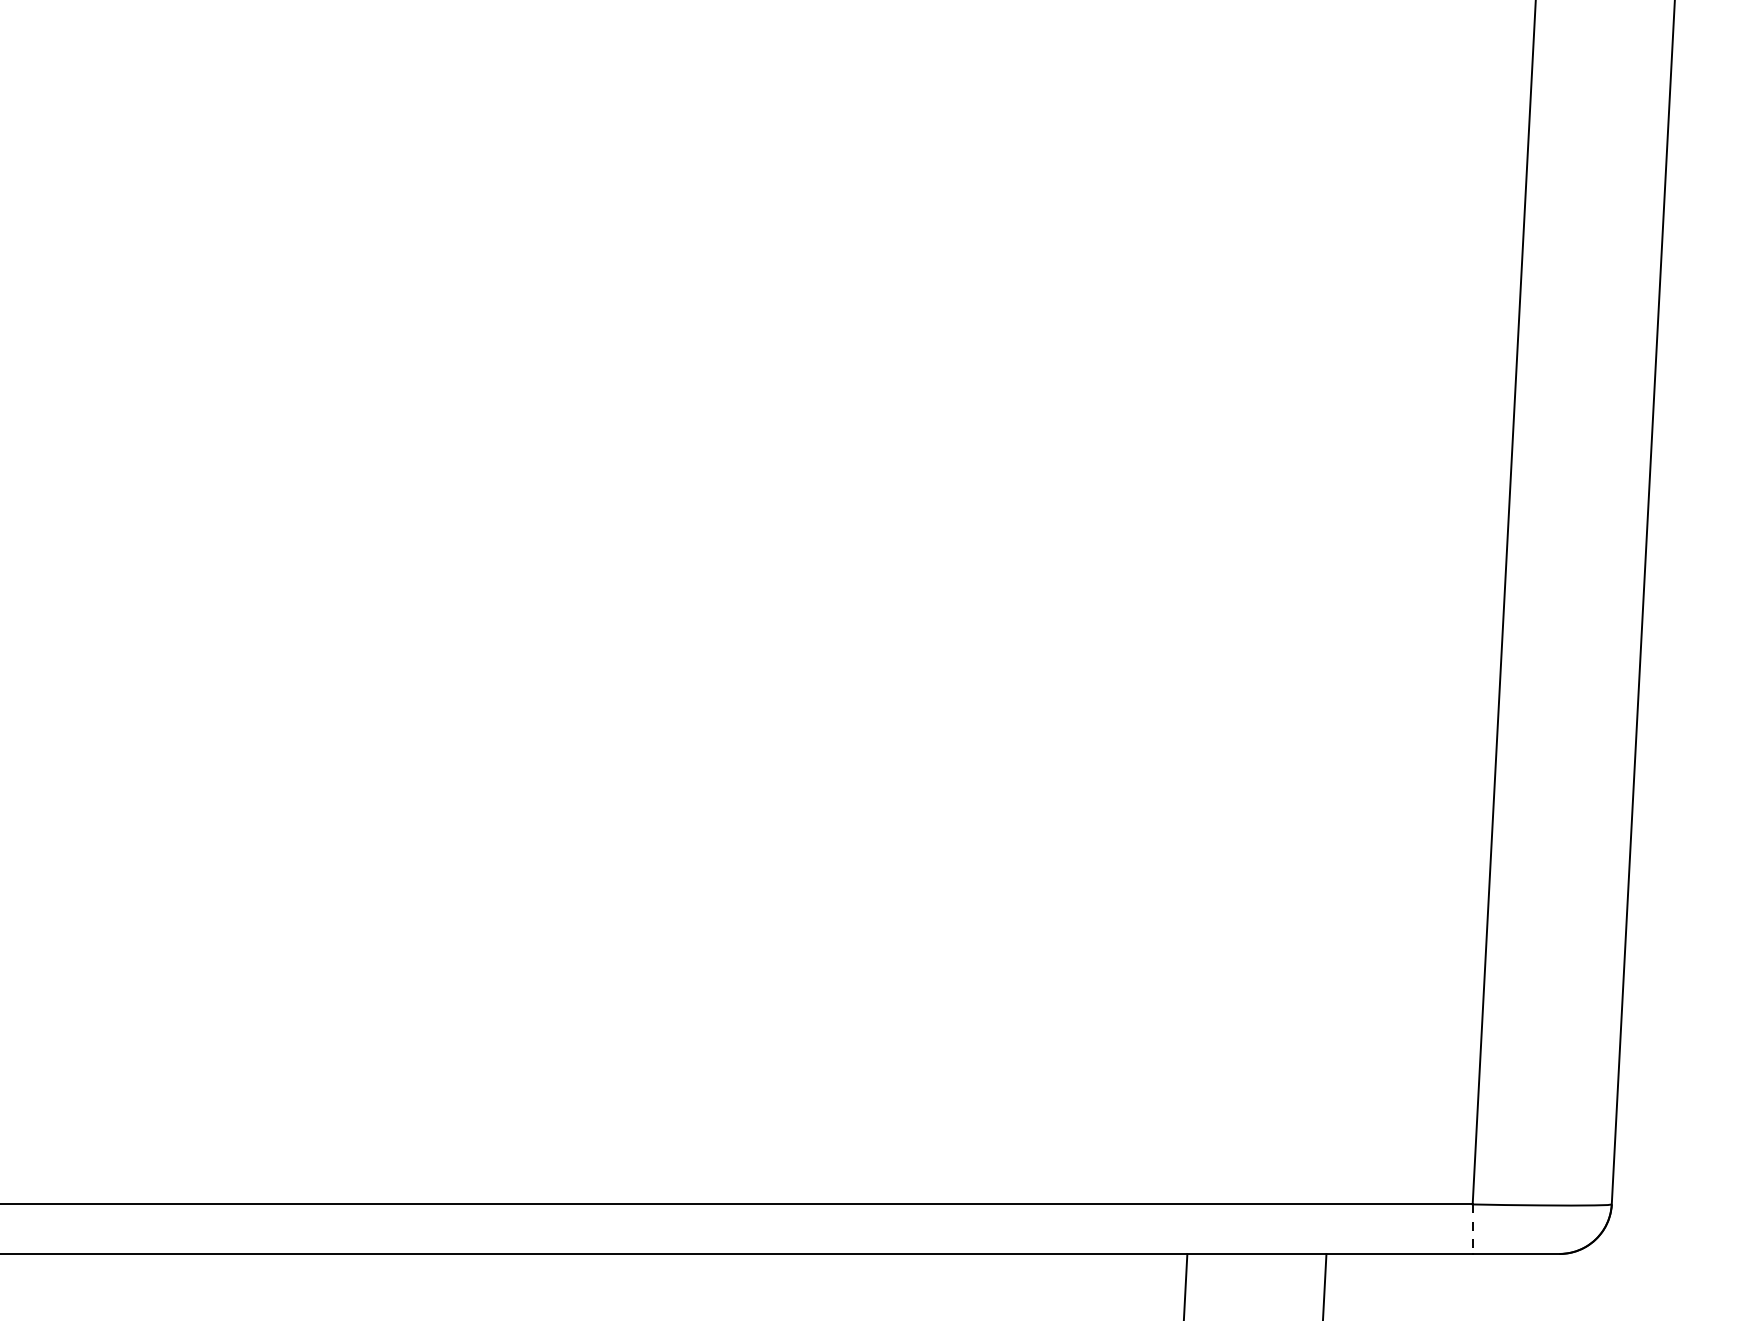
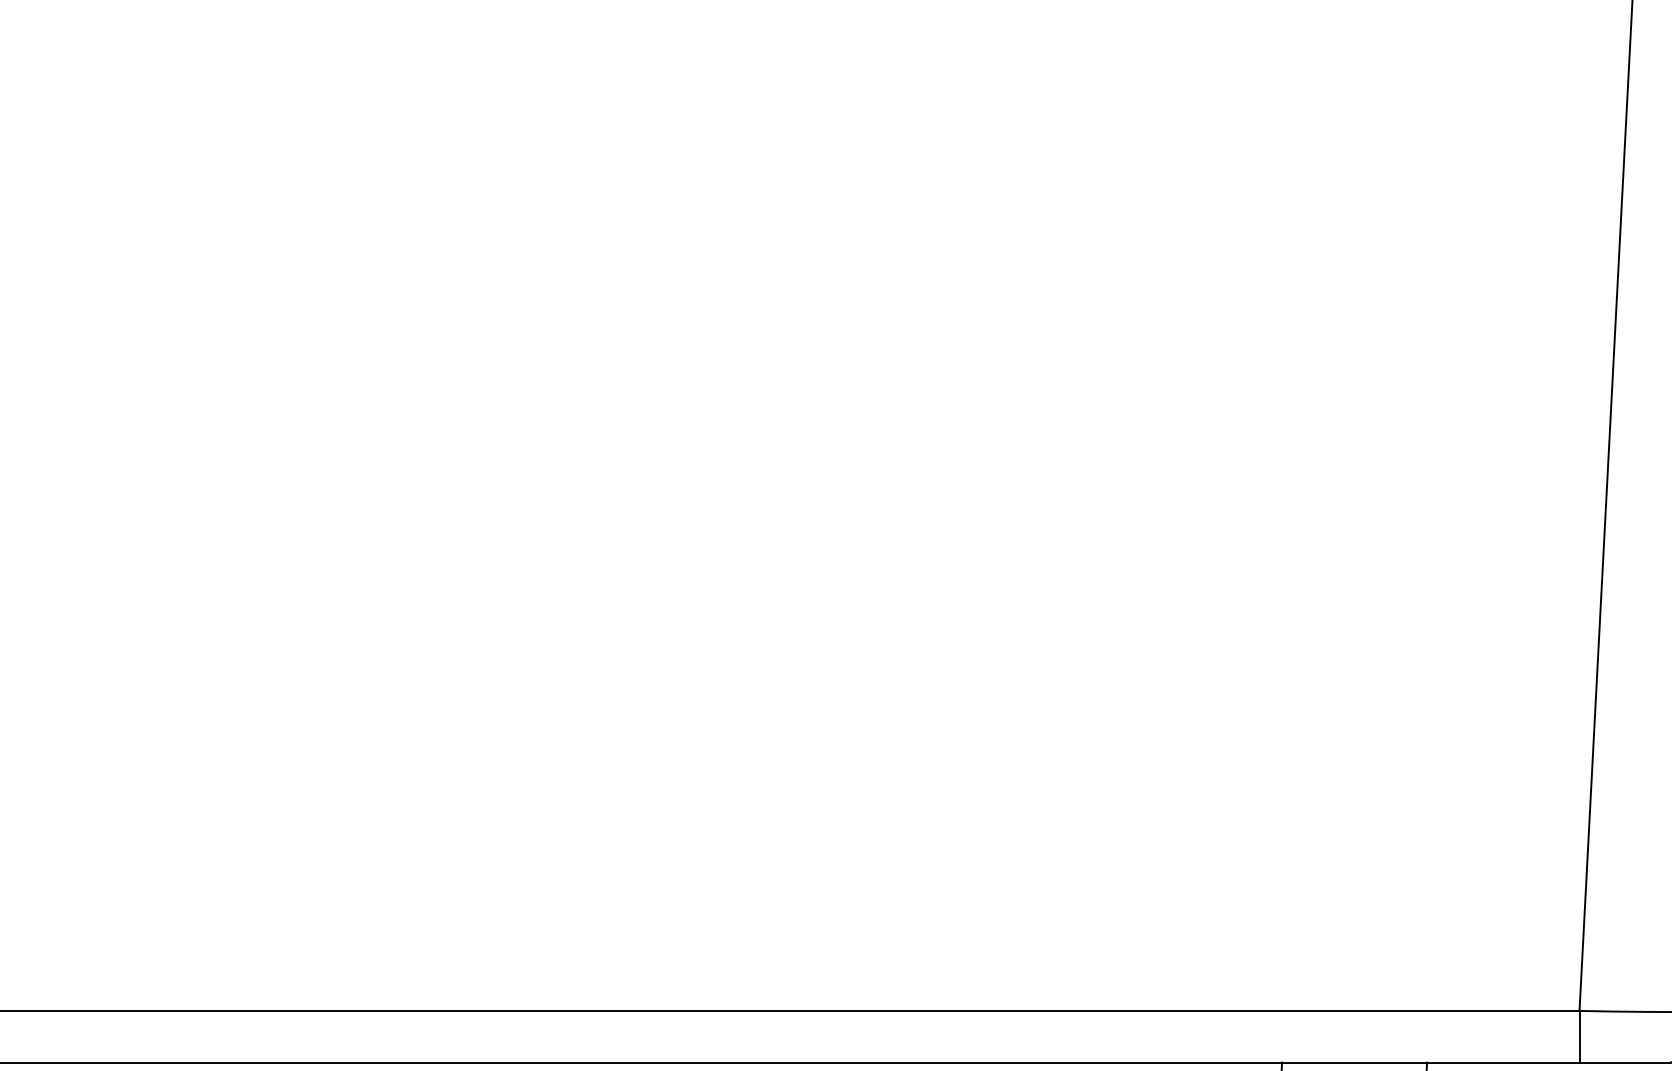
line: (1472, 1230) -> (1579, 1038), dashed -> solid

